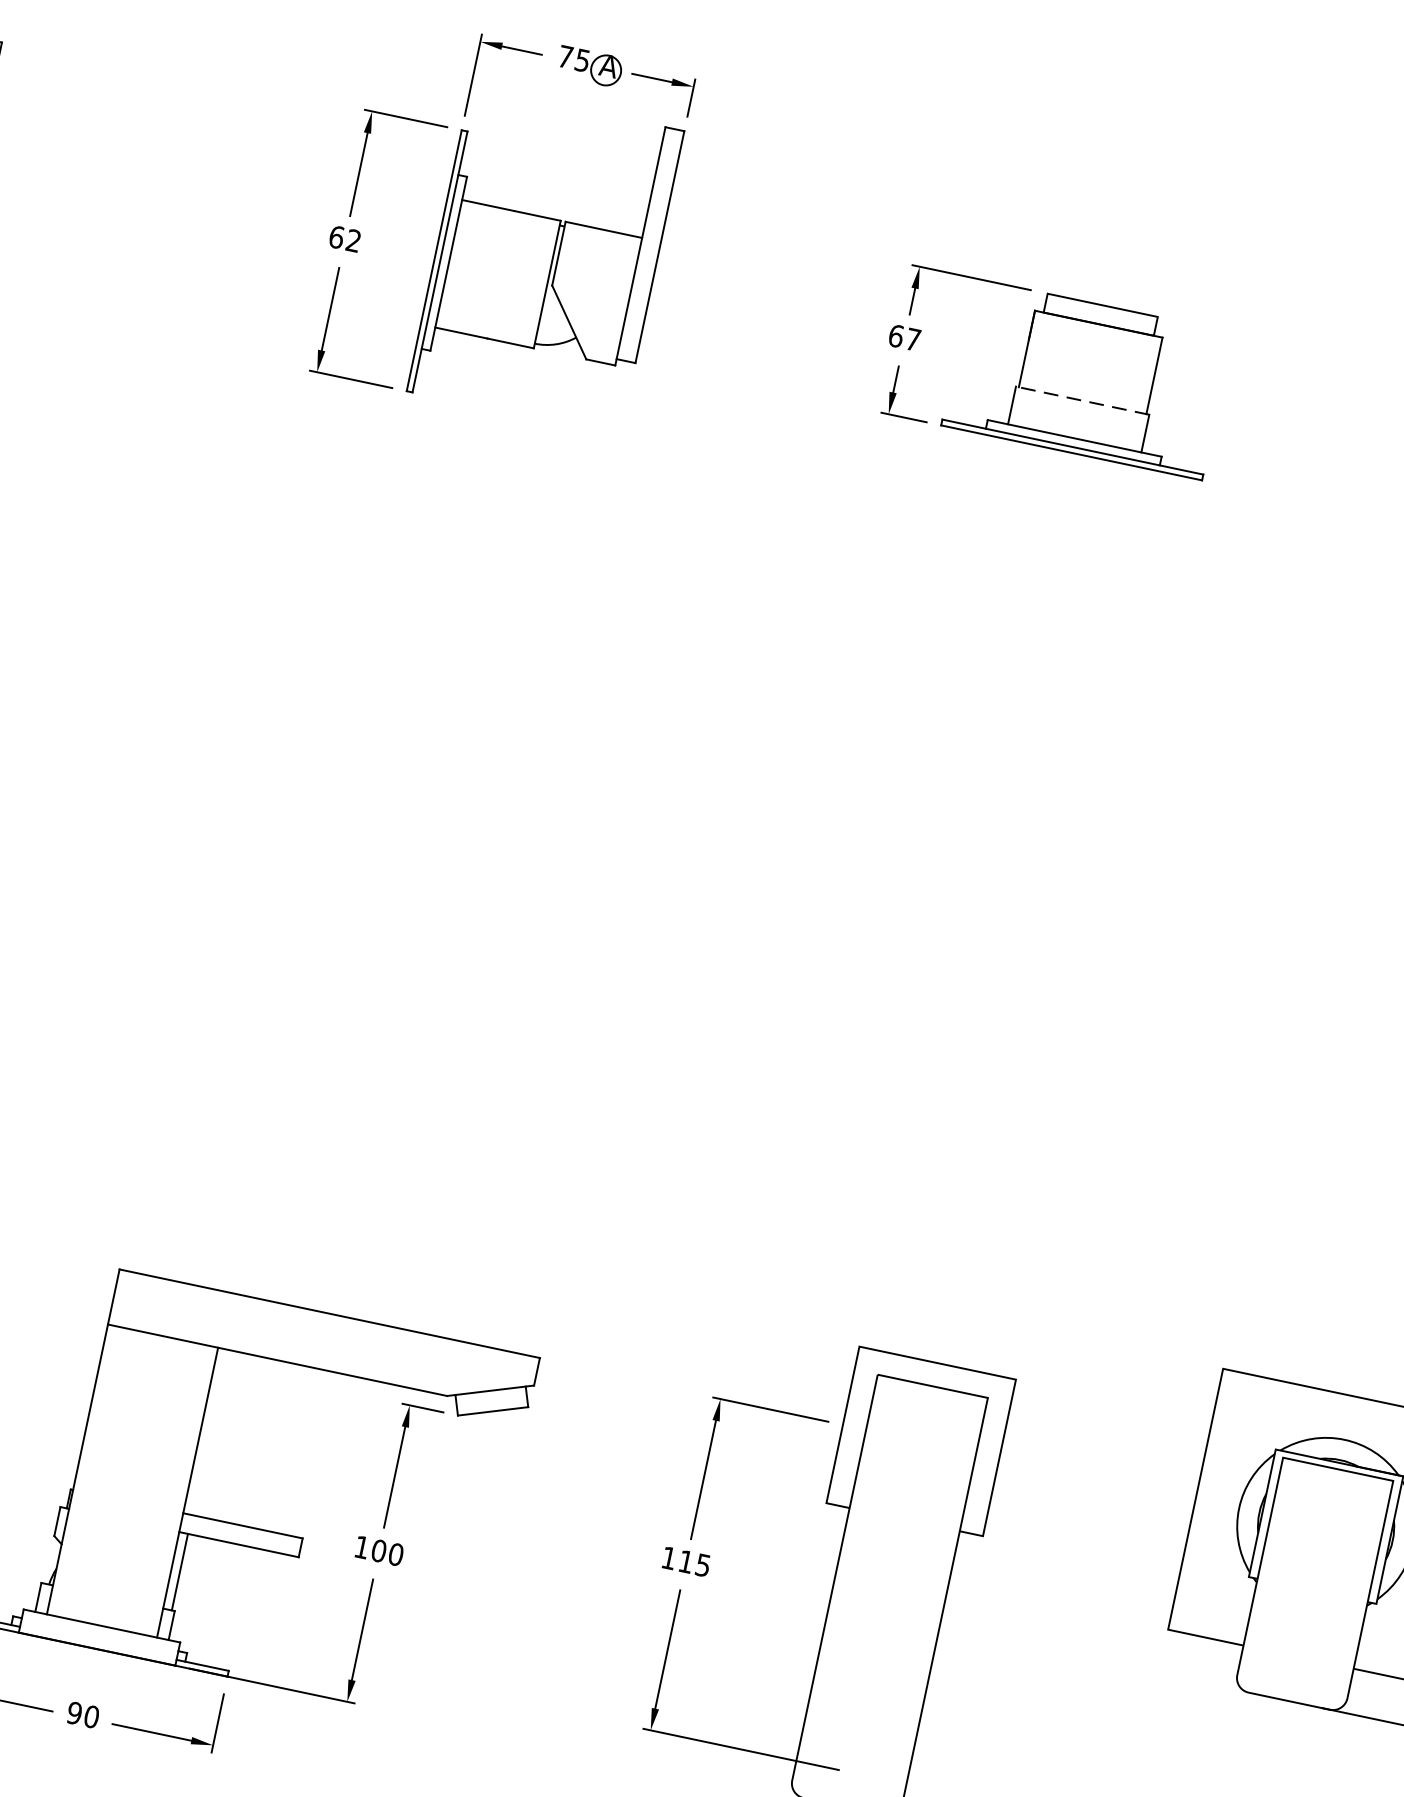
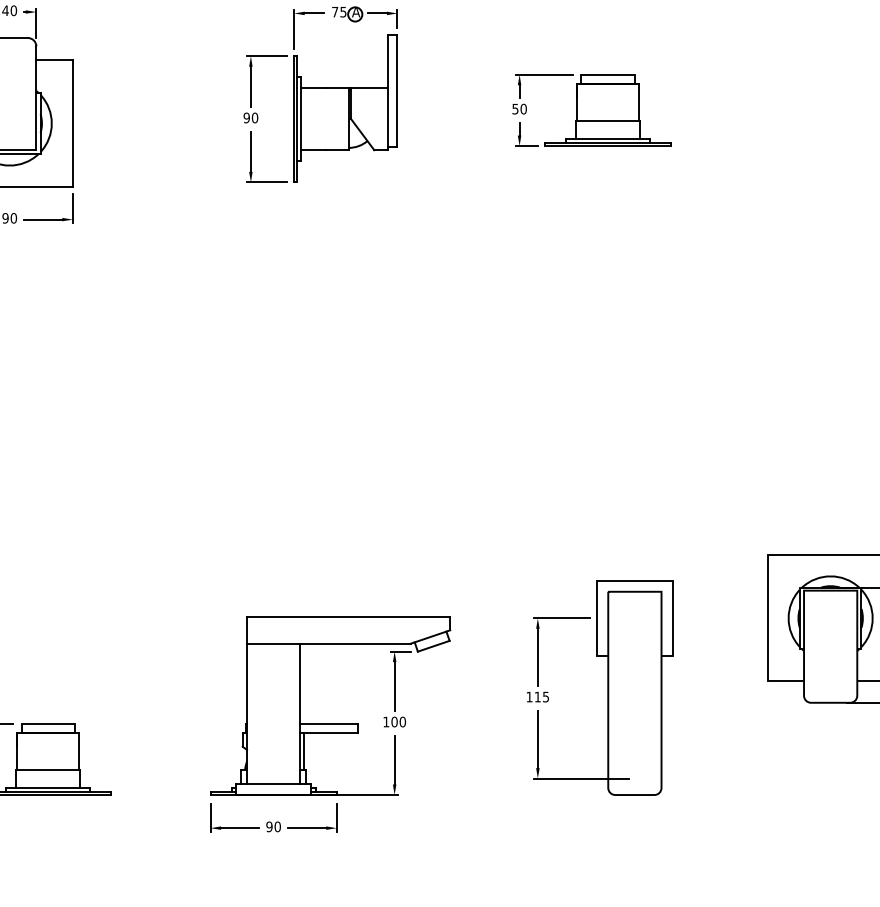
text: (344, 237) -> (250, 117), 62 -> 90
text: (904, 336) -> (519, 108), 67 -> 50
line: (1081, 399) -> (607, 120), dashed -> solid

